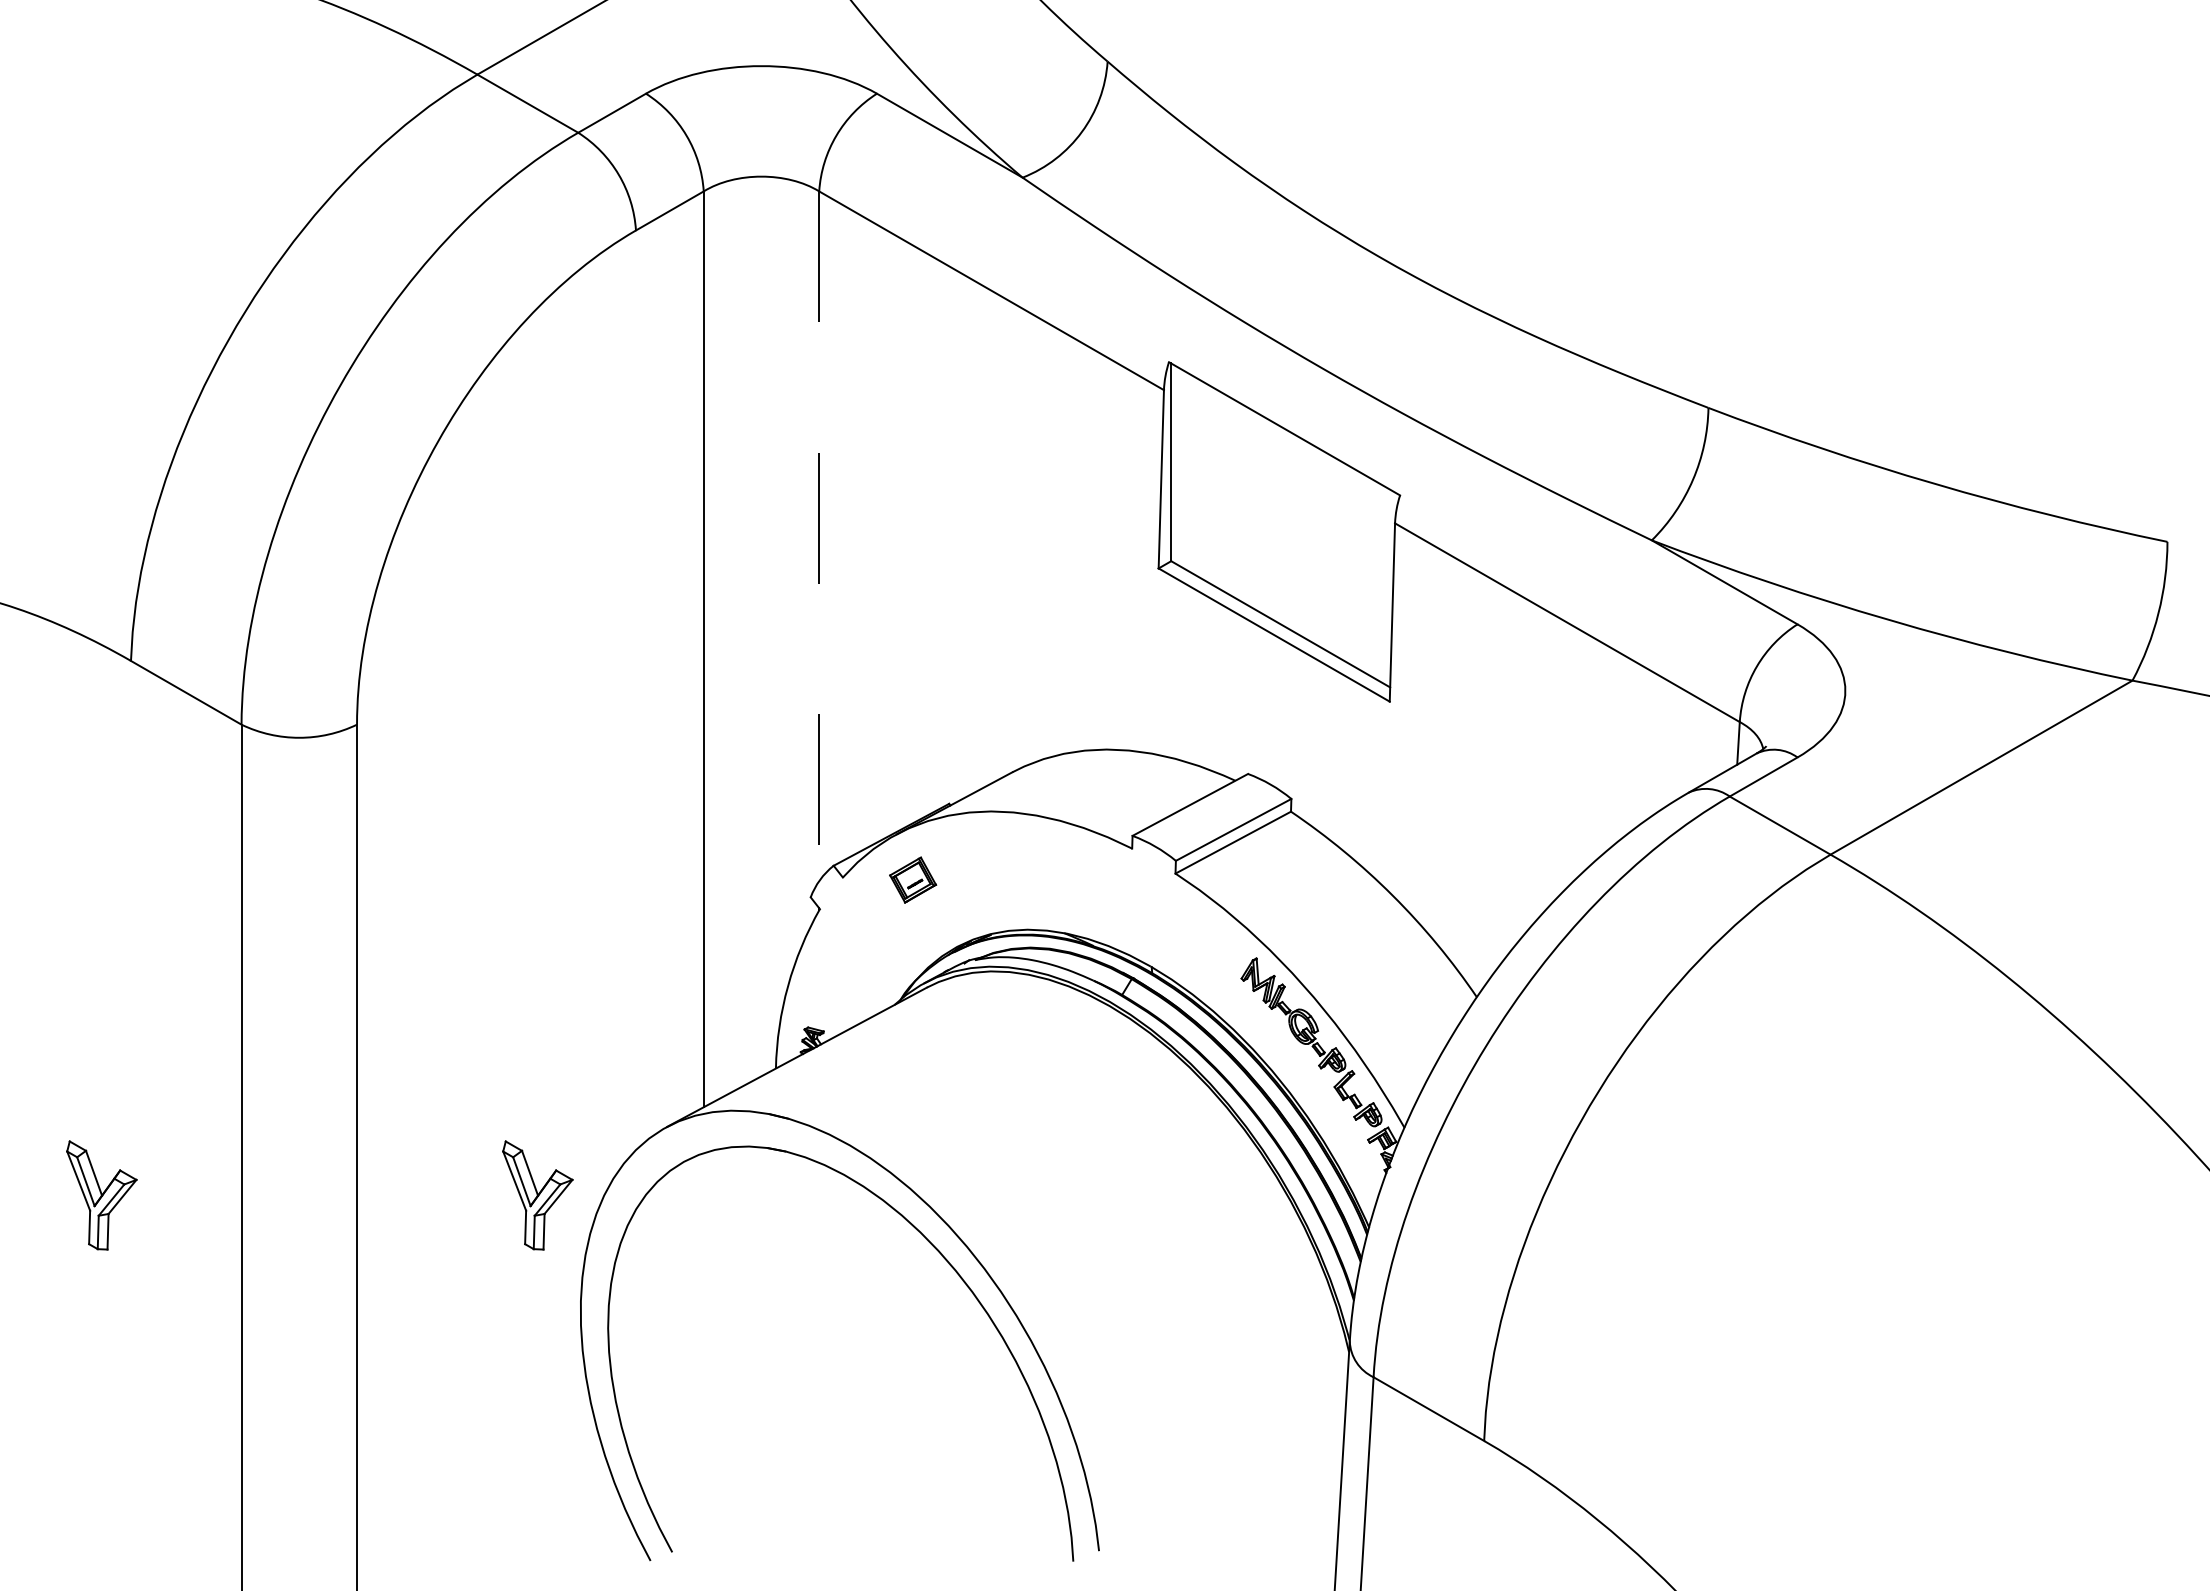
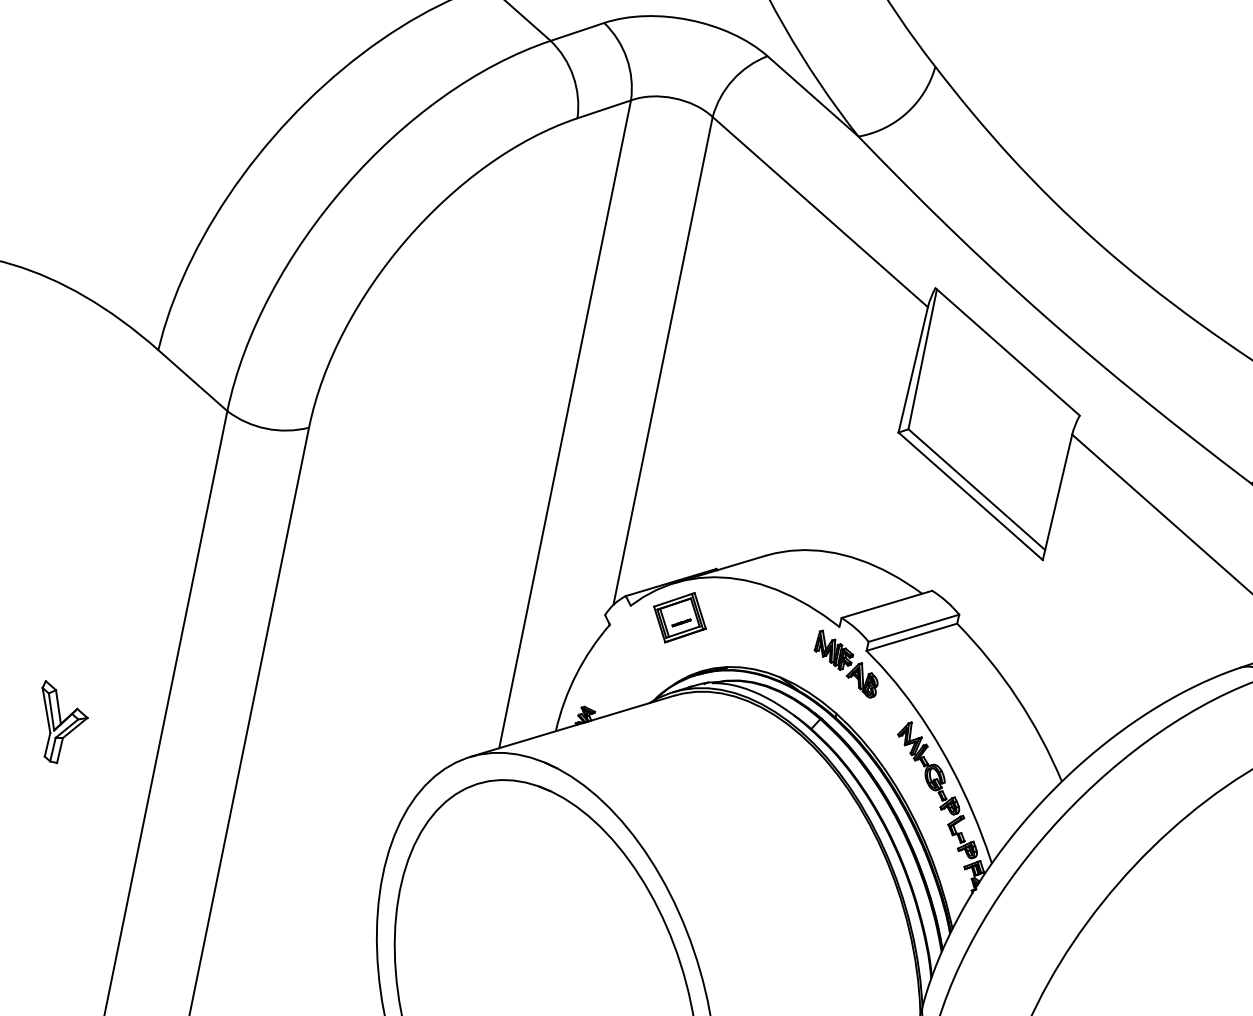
line: (819, 536) -> (663, 361), dashed -> solid
part: (912, 879) -> (679, 617), size x1.67
part: (1152, 896) -> (846, 663), added
part: (537, 1195) -> (368, 786), removed

